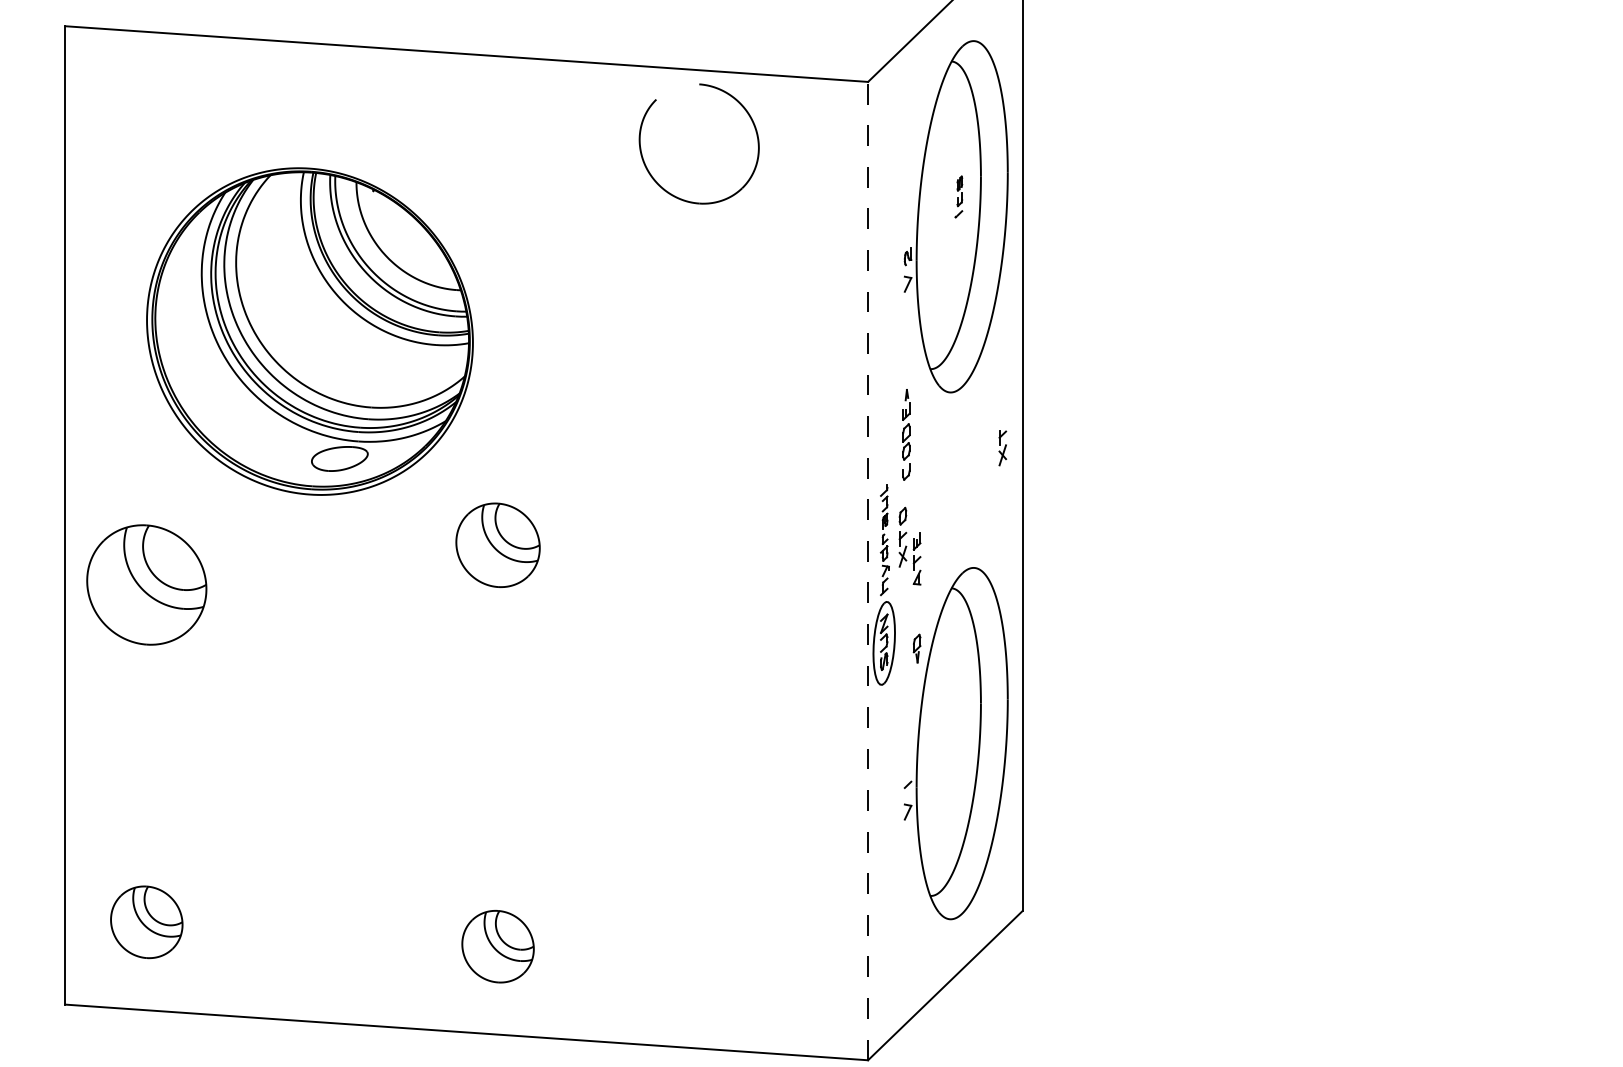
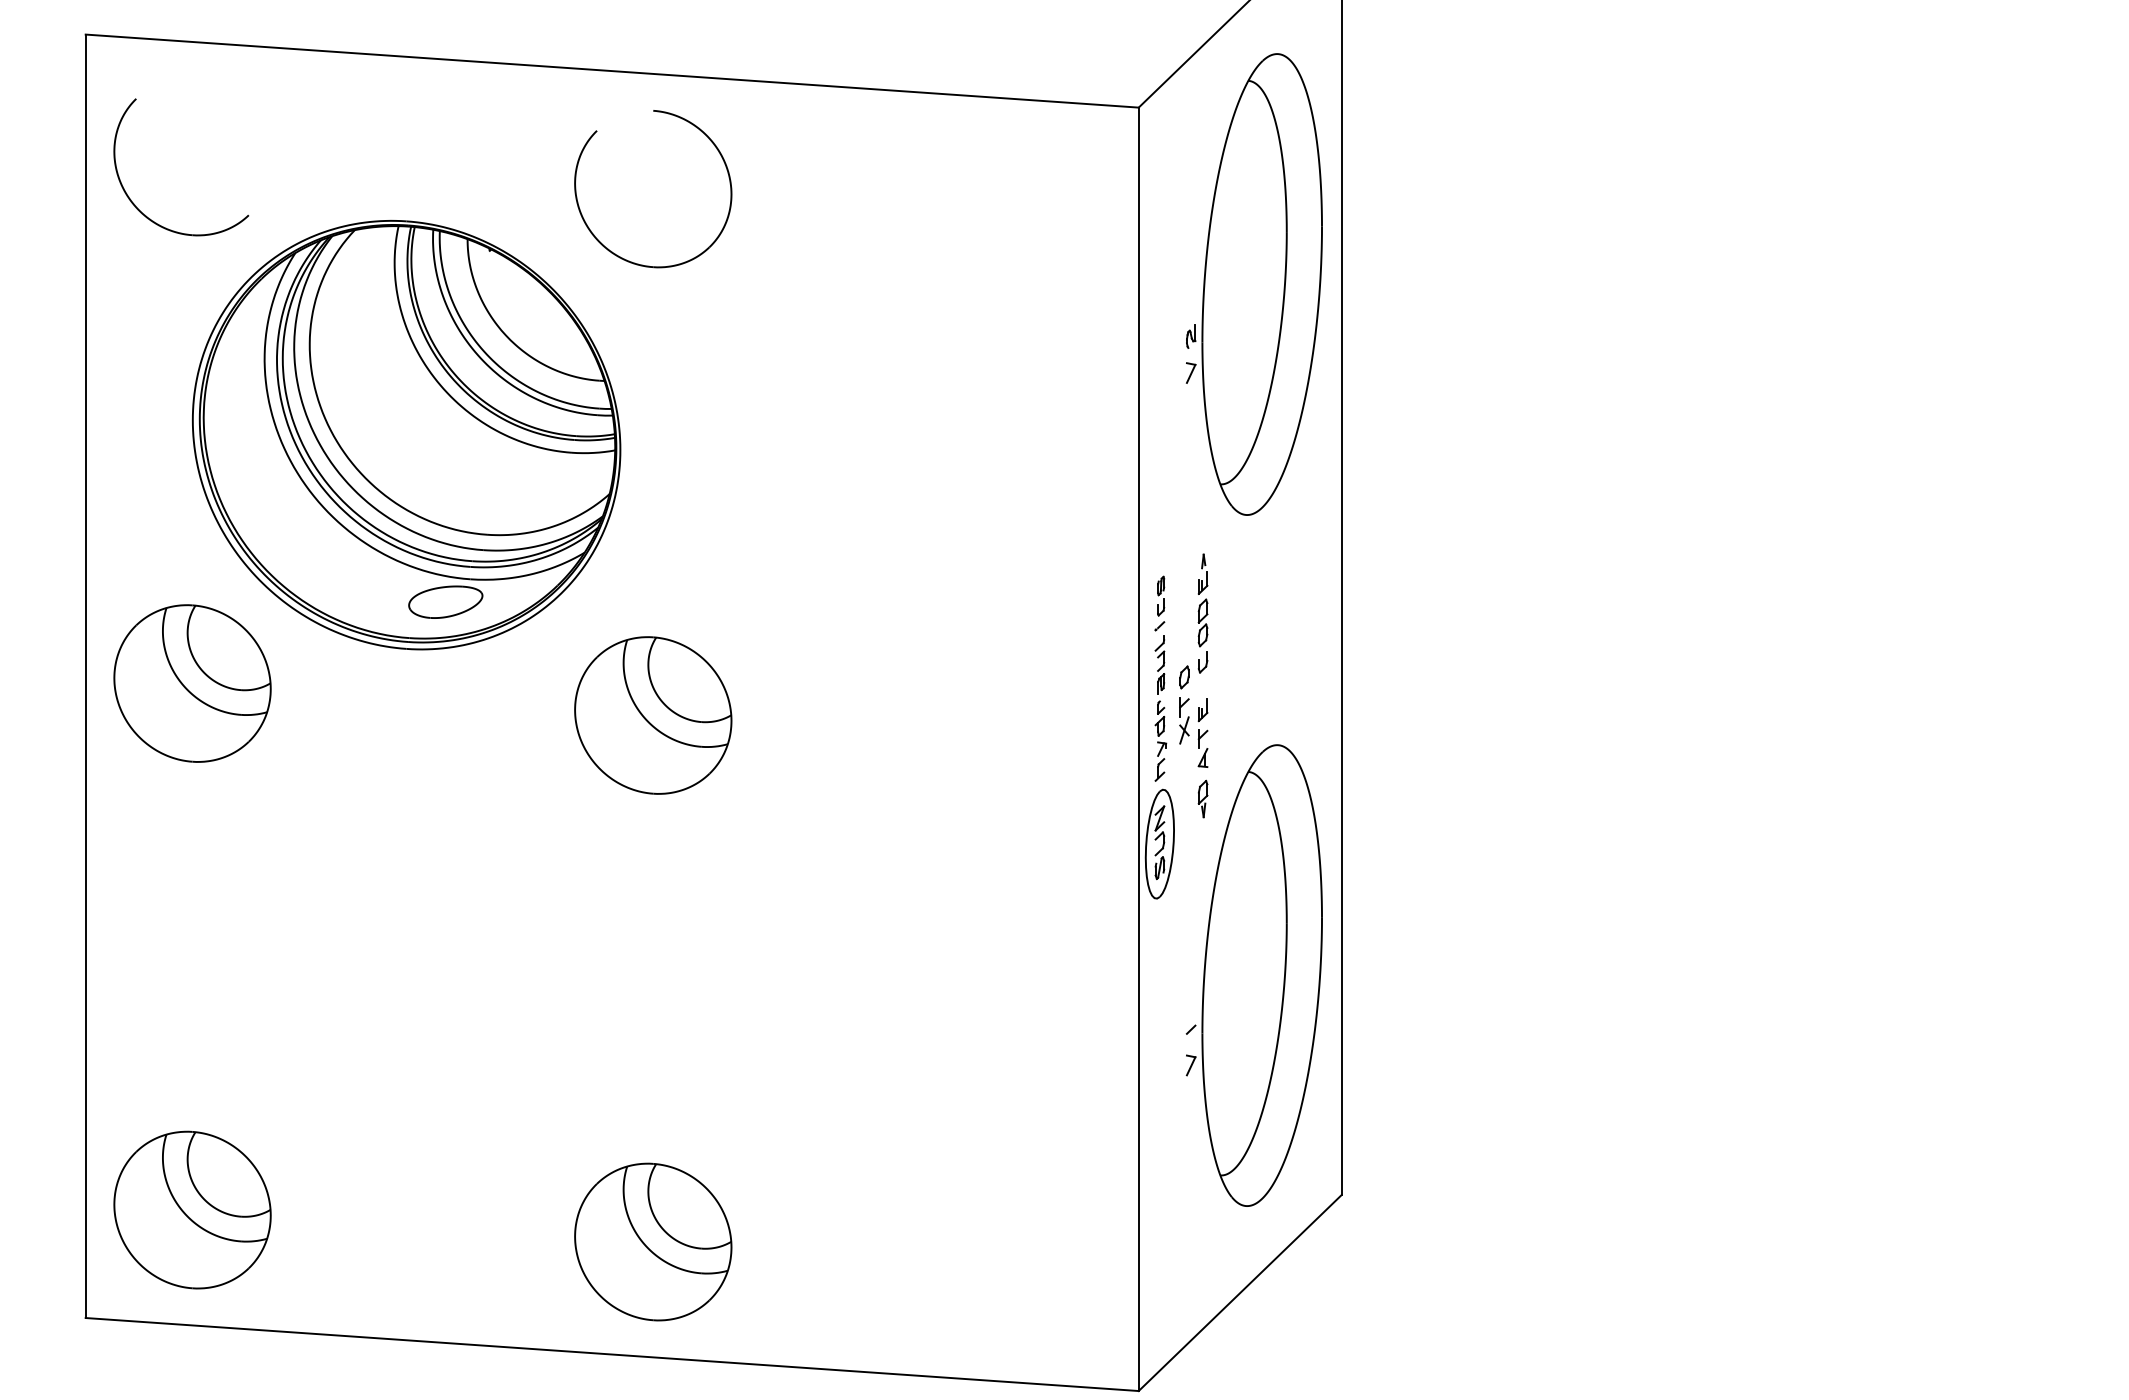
part: (102, 155) -> (134, 203), added
part: (664, 188) -> (607, 247), moved
part: (958, 196) -> (1159, 603), moved
part: (906, 434) -> (1202, 613), moved
part: (1002, 447) -> (1315, 587), removed
part: (498, 545) -> (653, 715), size x1.43
line: (867, 571) -> (1138, 749), dashed -> solid
part: (146, 584) -> (192, 683), moved
part: (916, 648) -> (1202, 798), moved
part: (146, 921) -> (192, 1209), size x1.67
part: (498, 946) -> (653, 1241), size x1.67

